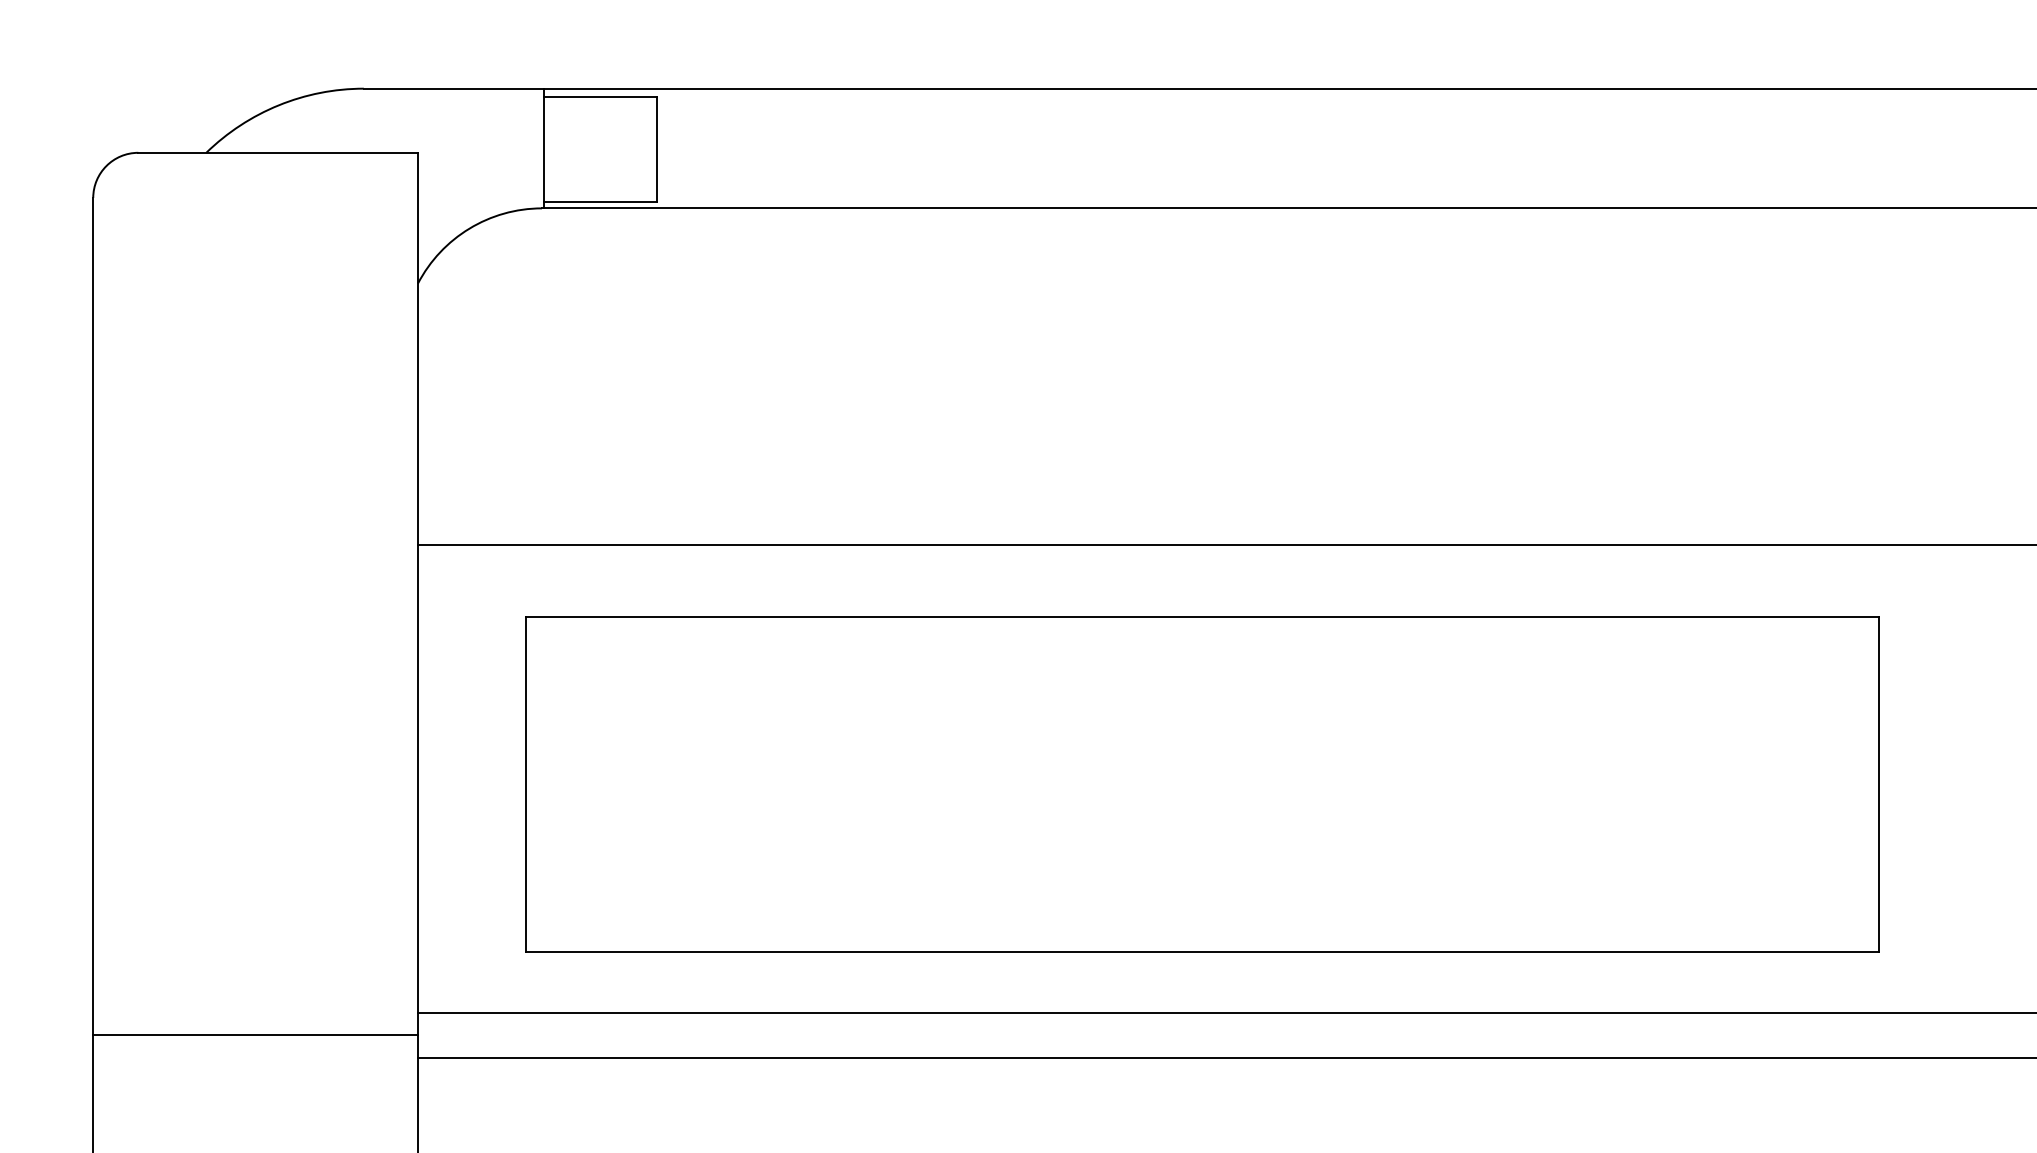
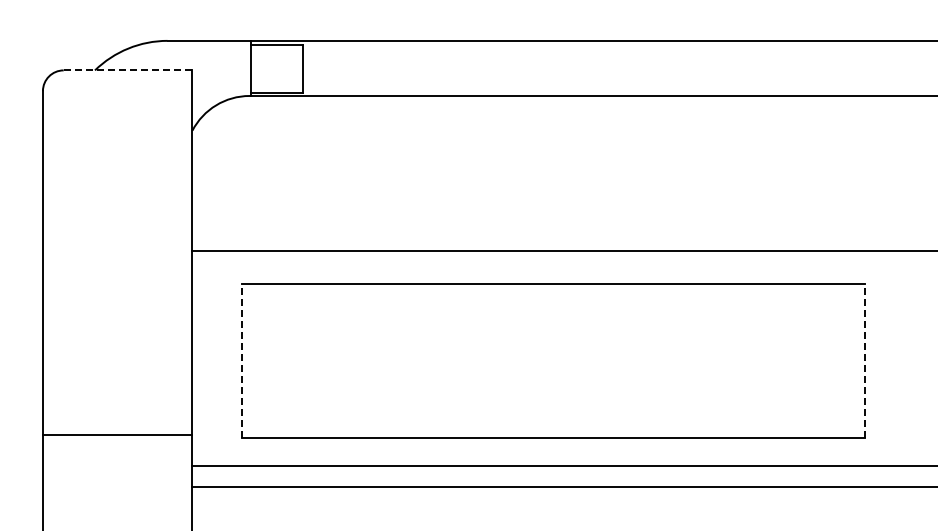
line: (279, 153) -> (128, 70), solid -> dashed
line: (526, 782) -> (242, 360), solid -> dashed
line: (1879, 782) -> (865, 360), solid -> dashed
line: (255, 1034) -> (117, 434), moved

